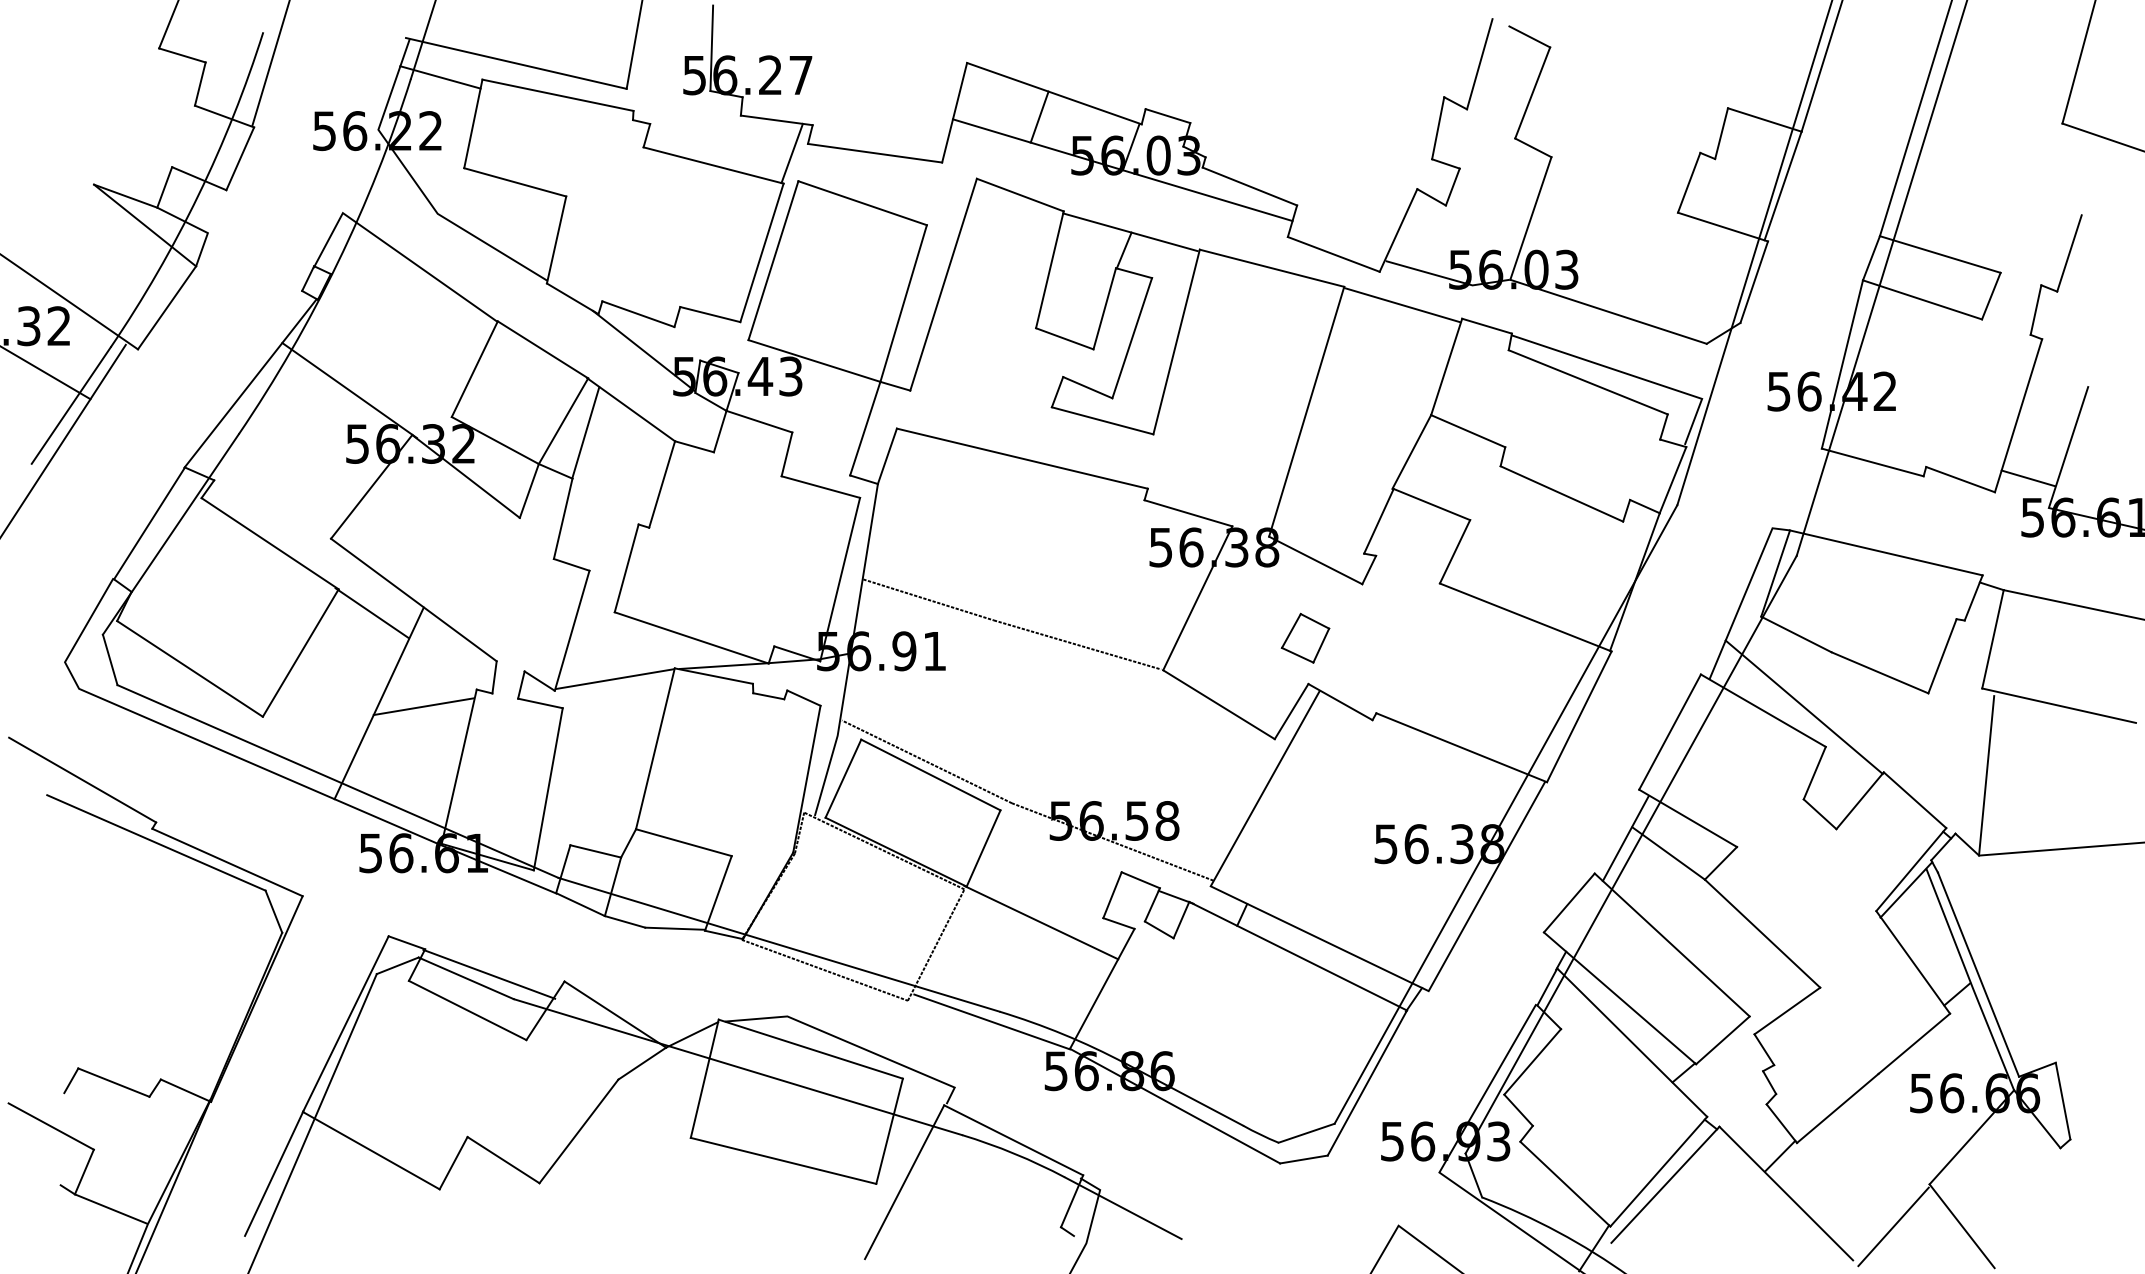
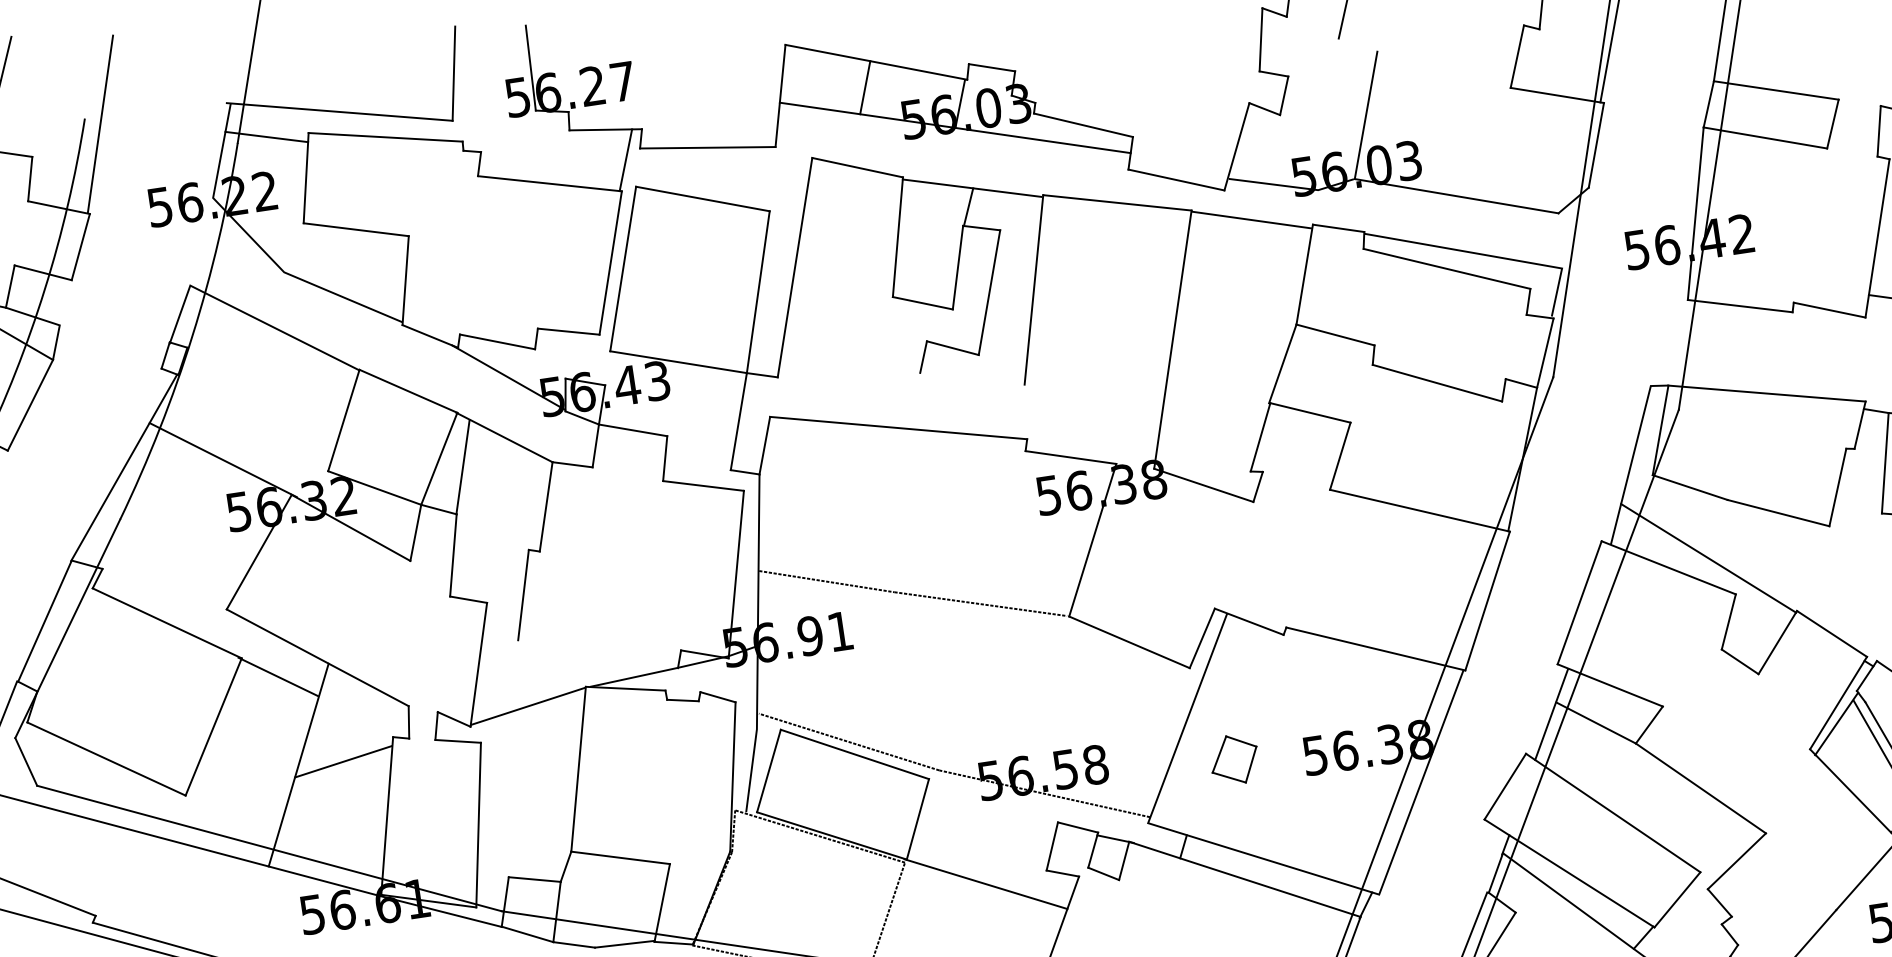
line: (1533, 147) -> (1358, 44), removed
line: (1102, 420) -> (972, 378), removed
line: (691, 637) -> (597, 653), removed
part: (1305, 637) -> (1234, 758), moved

